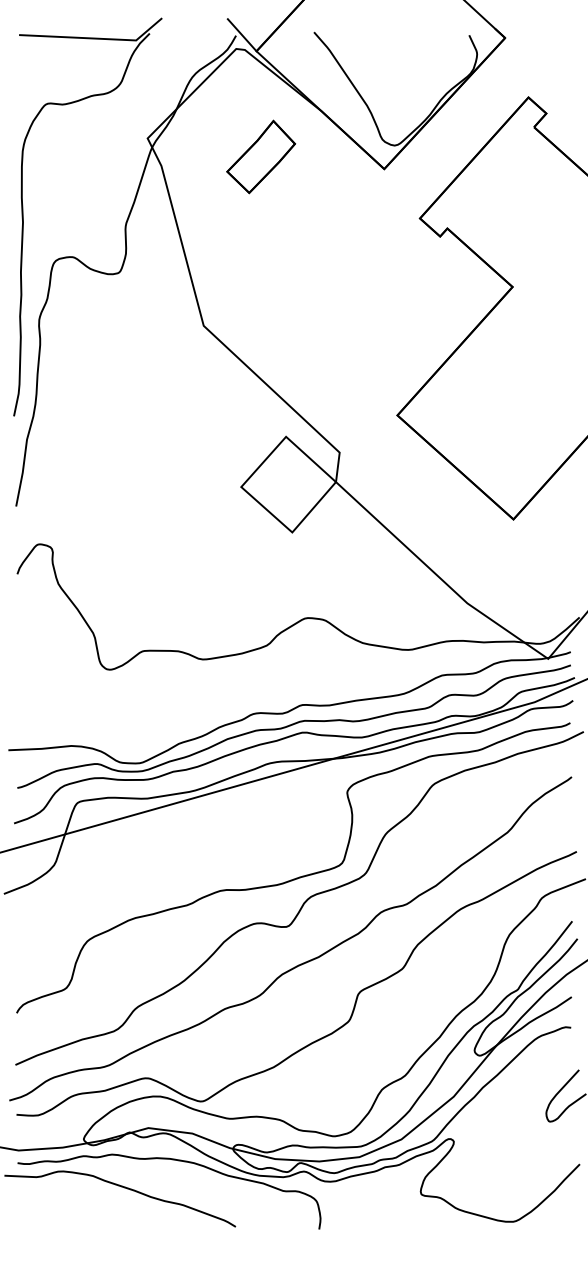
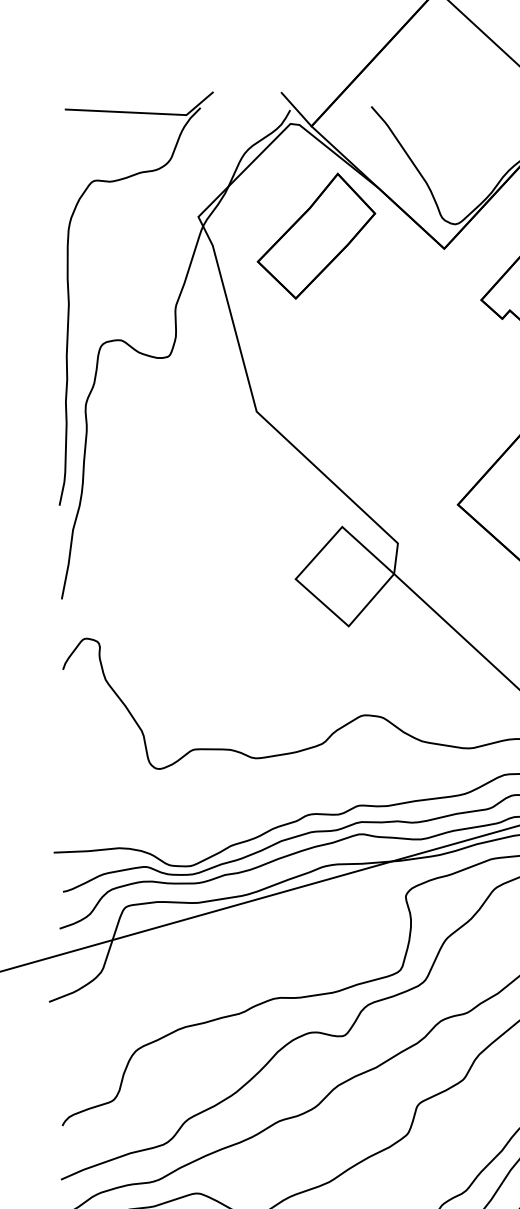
part: (260, 156) -> (315, 235), size x1.67

